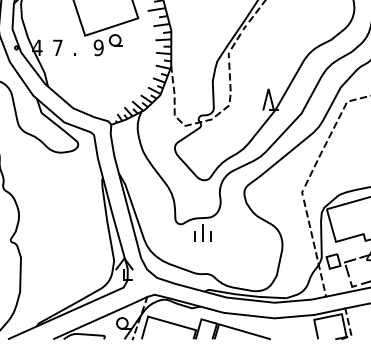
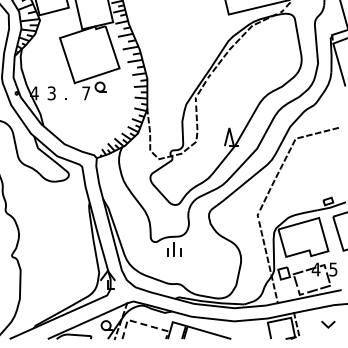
text: (57, 48) -> (51, 93), 7 -> 3
text: (99, 48) -> (86, 93), 9 -> 7
line: (165, 322) -> (142, 324), solid -> dashed

